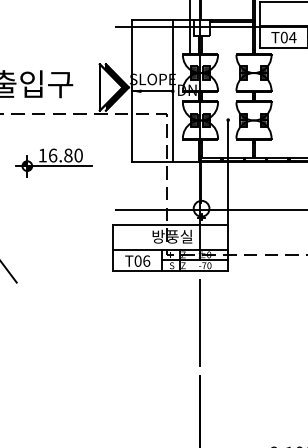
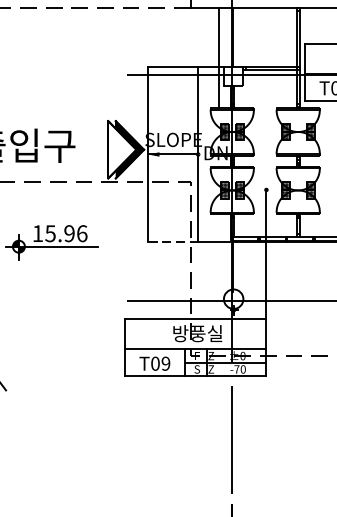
text: (65, 155) -> (65, 233), 16.80 -> 15.96
line: (151, 162) -> (171, 242), solid -> dashed
text: (146, 260) -> (165, 362), T06 -> T09

